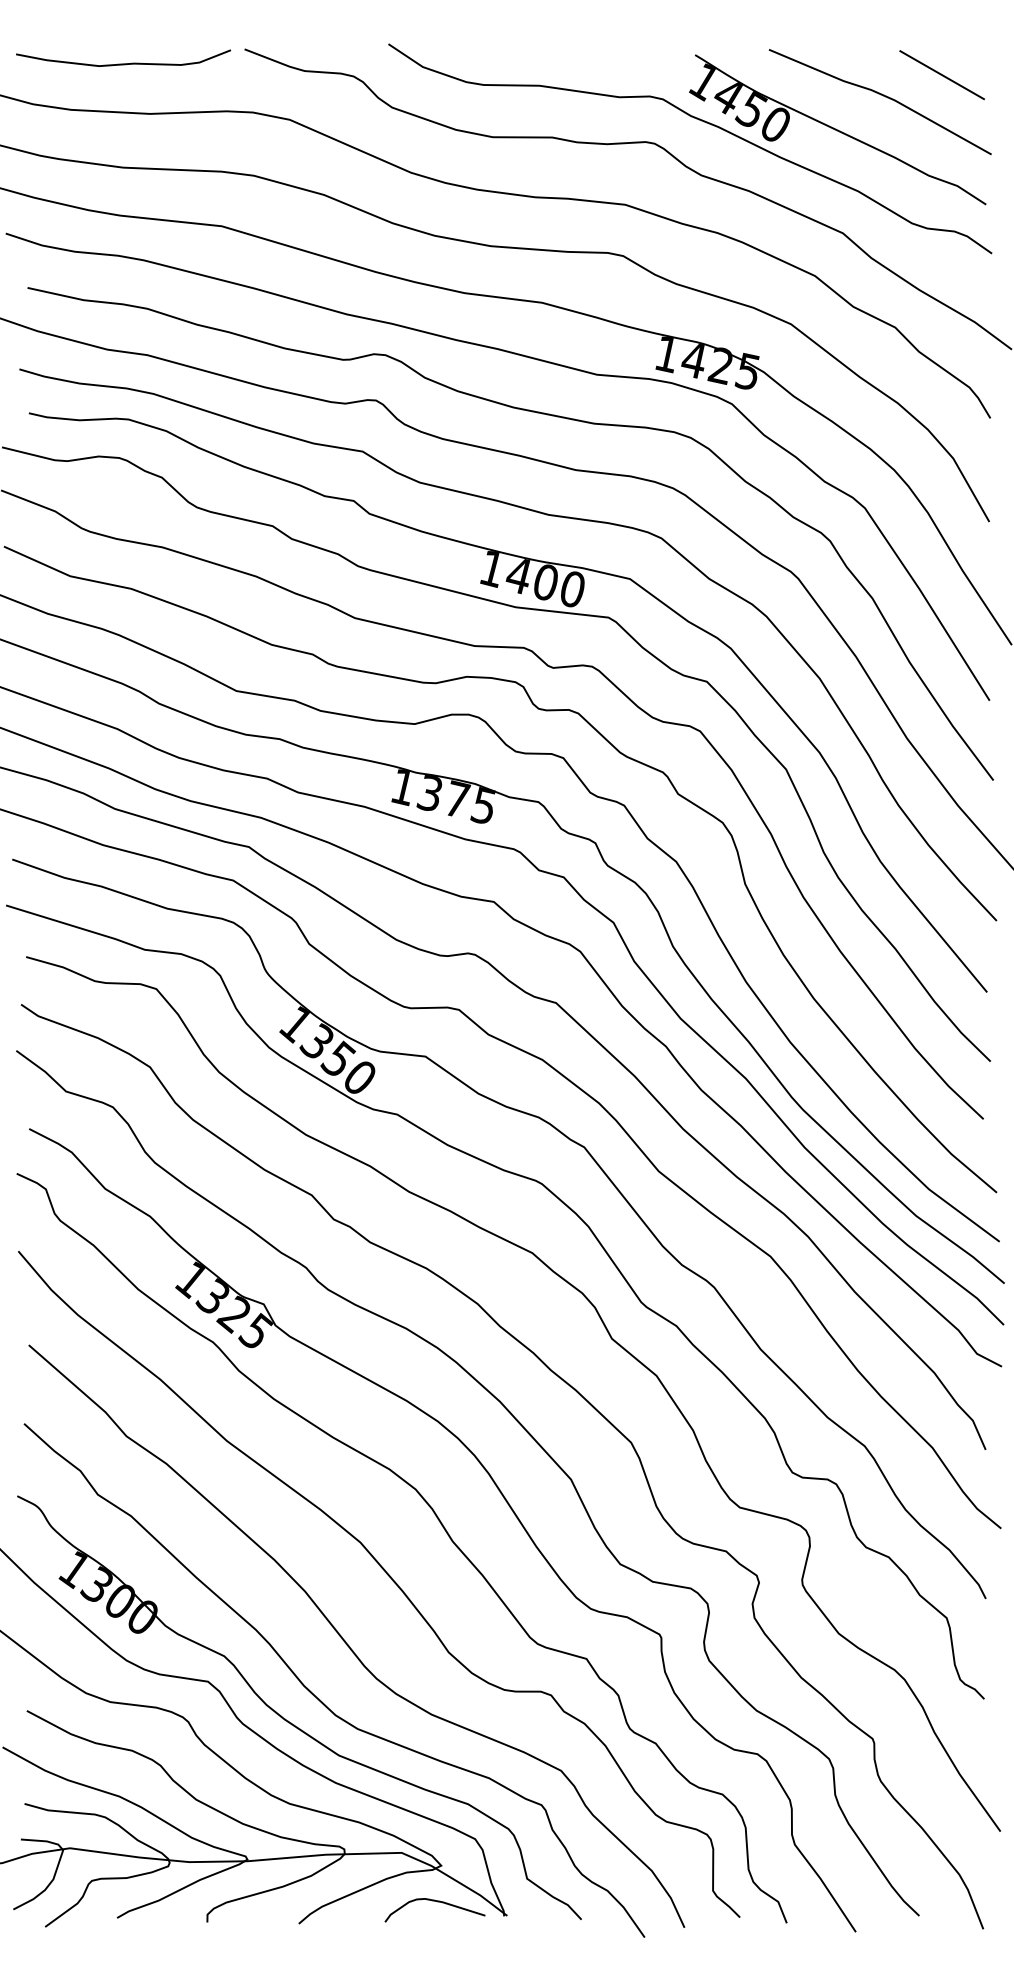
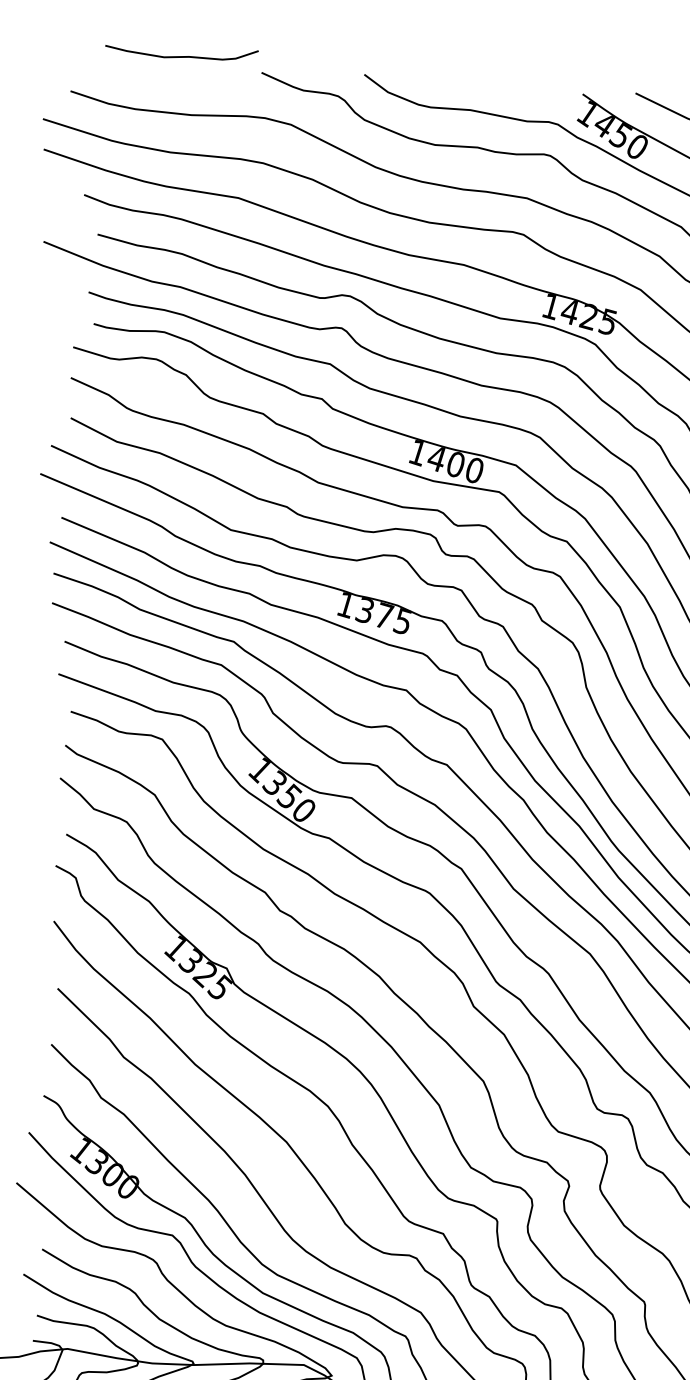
curve: (123, 63) -> (181, 56), moved

